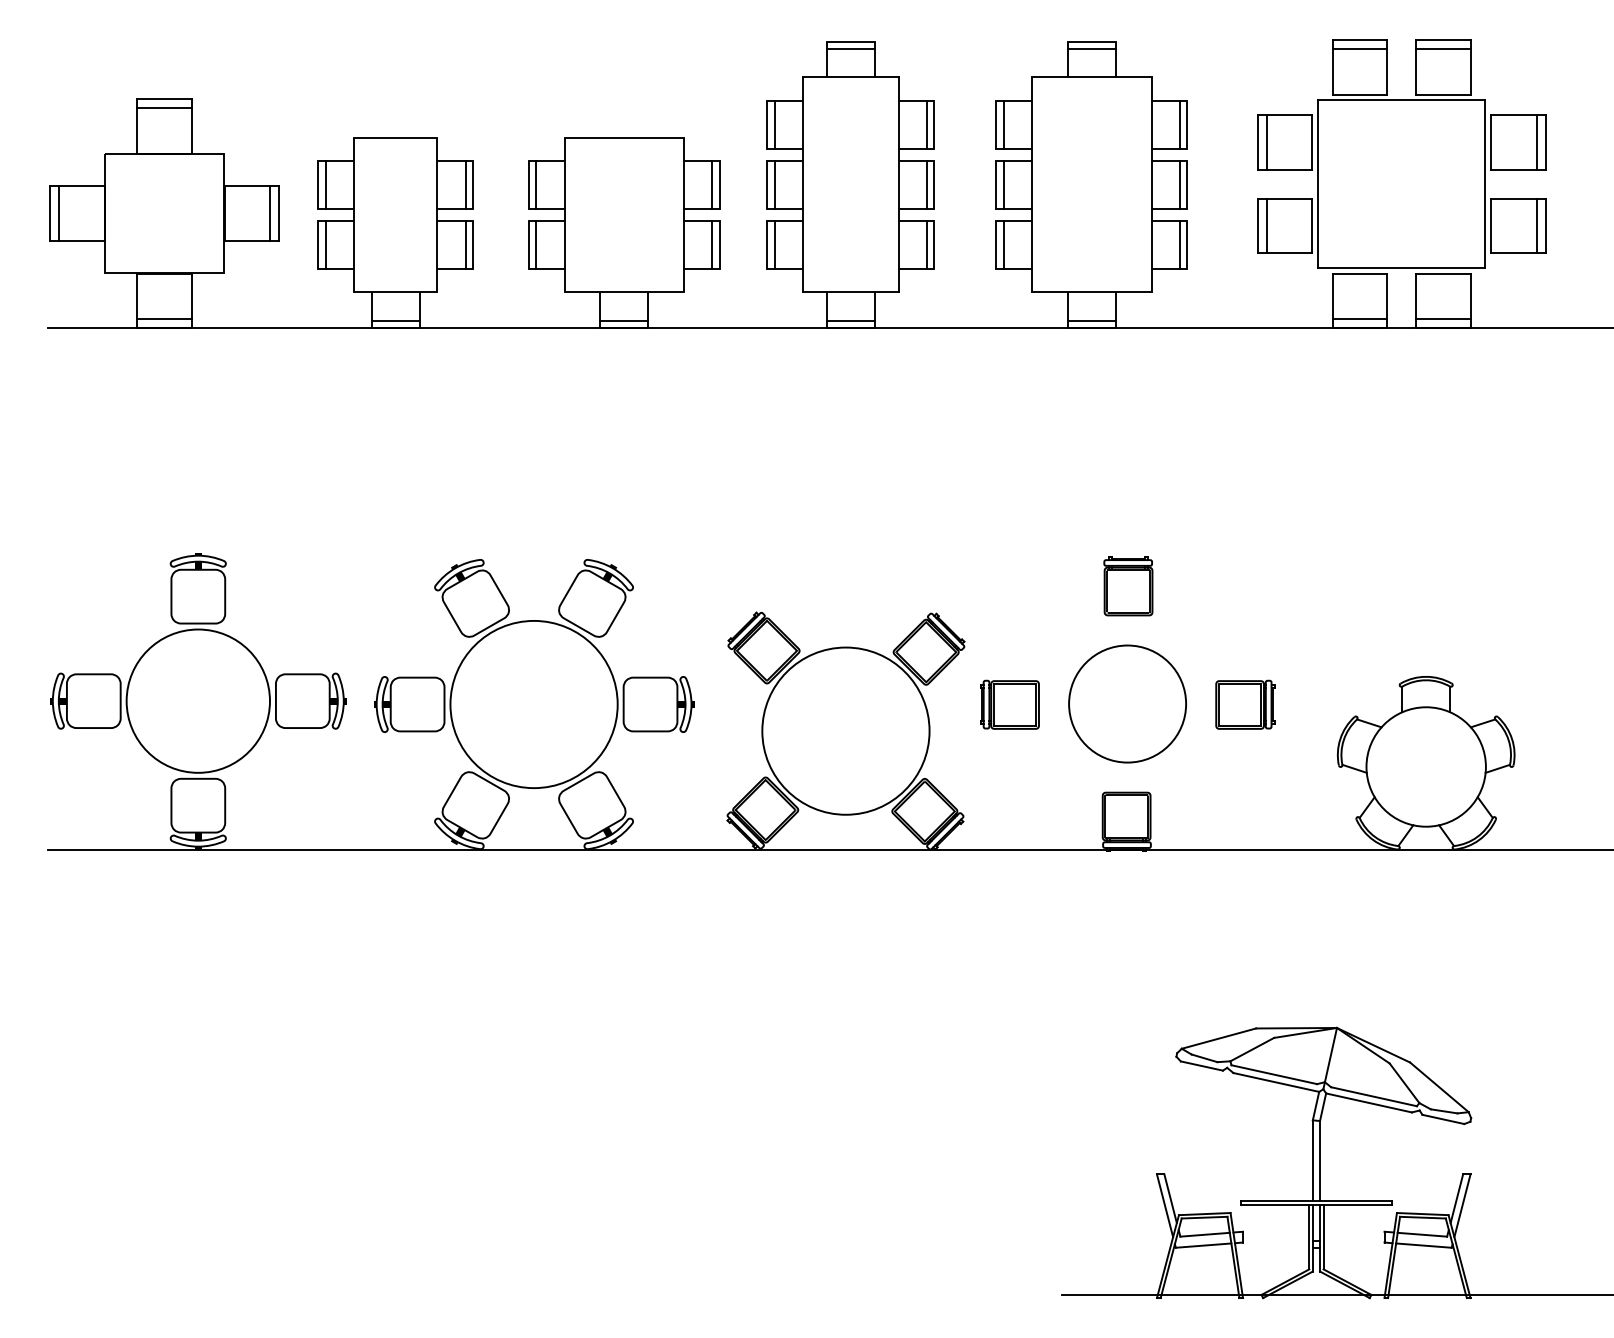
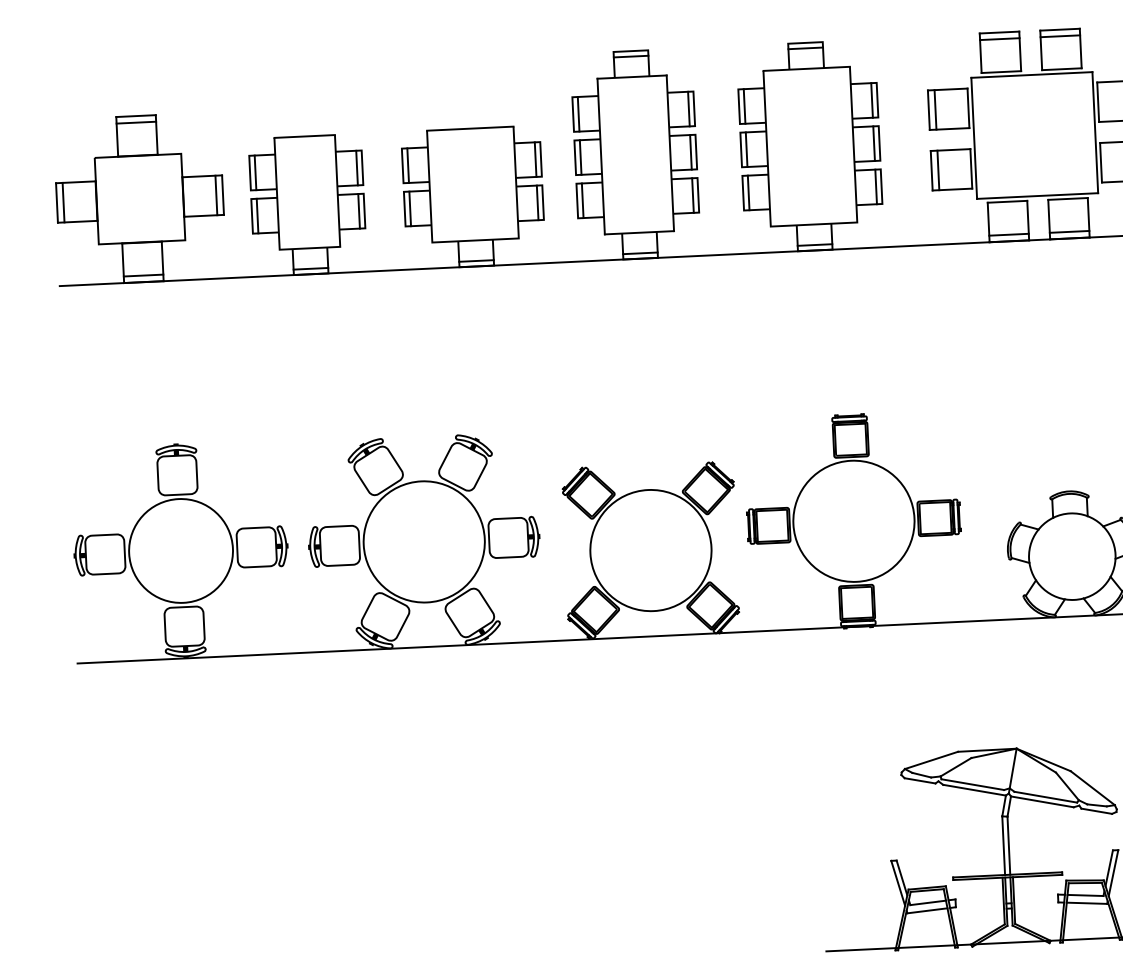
circle: (1127, 703) -> (853, 520), size x1.43

